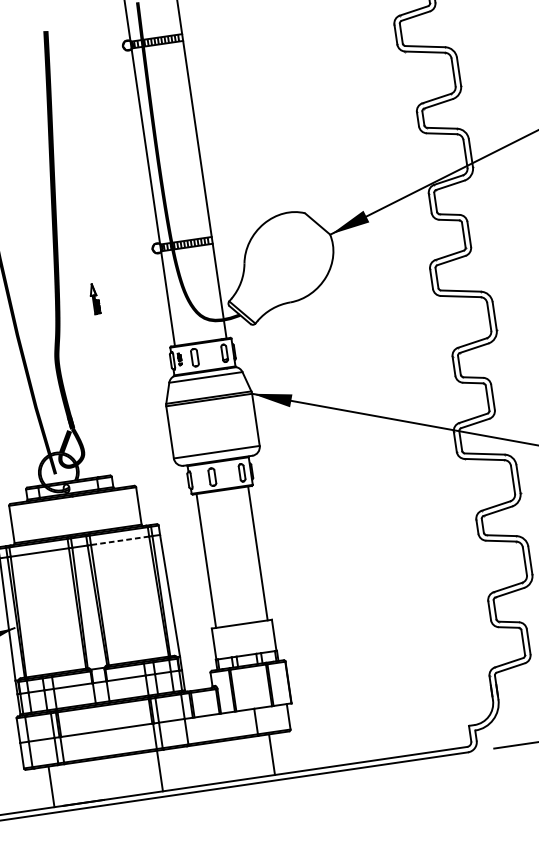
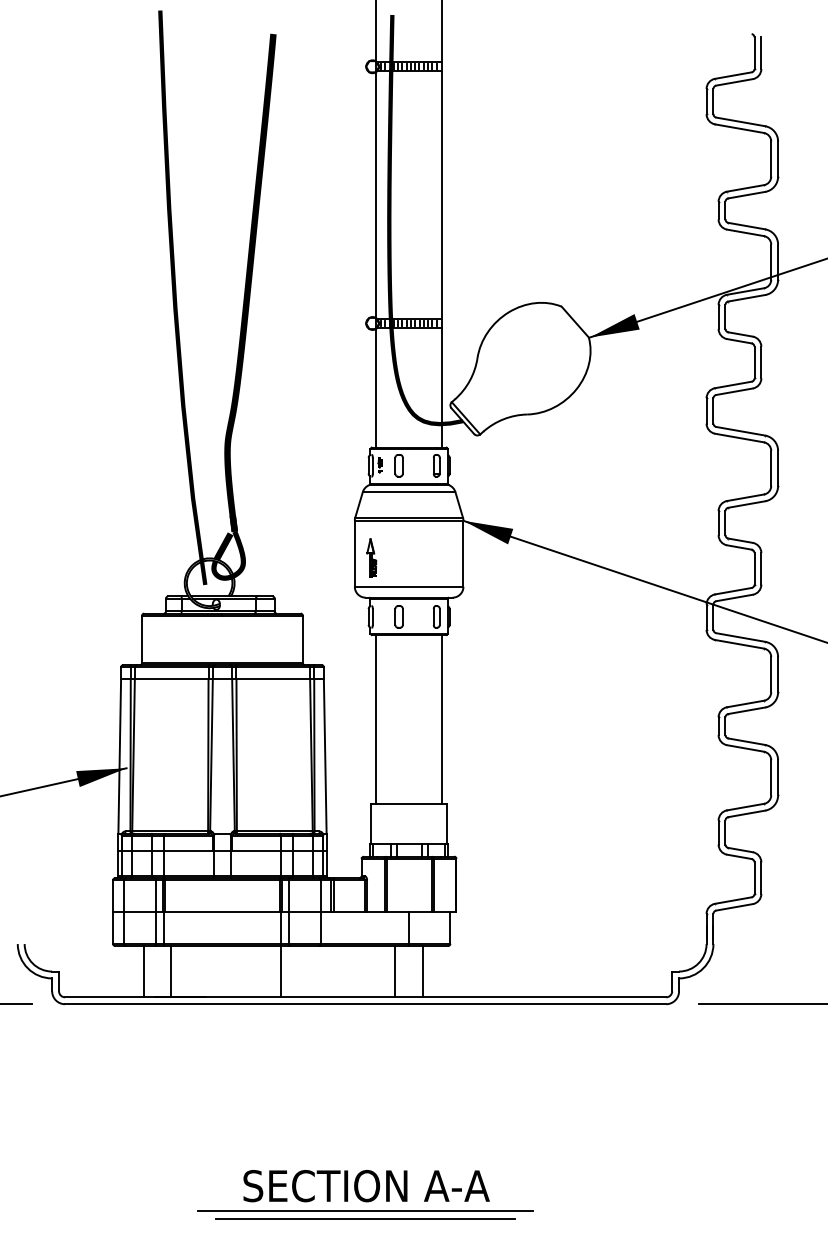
part: (94, 298) -> (371, 557), moved
line: (120, 541) -> (273, 679), dashed -> solid
line: (250, 757) -> (395, 971), added
line: (73, 783) -> (171, 971), added

